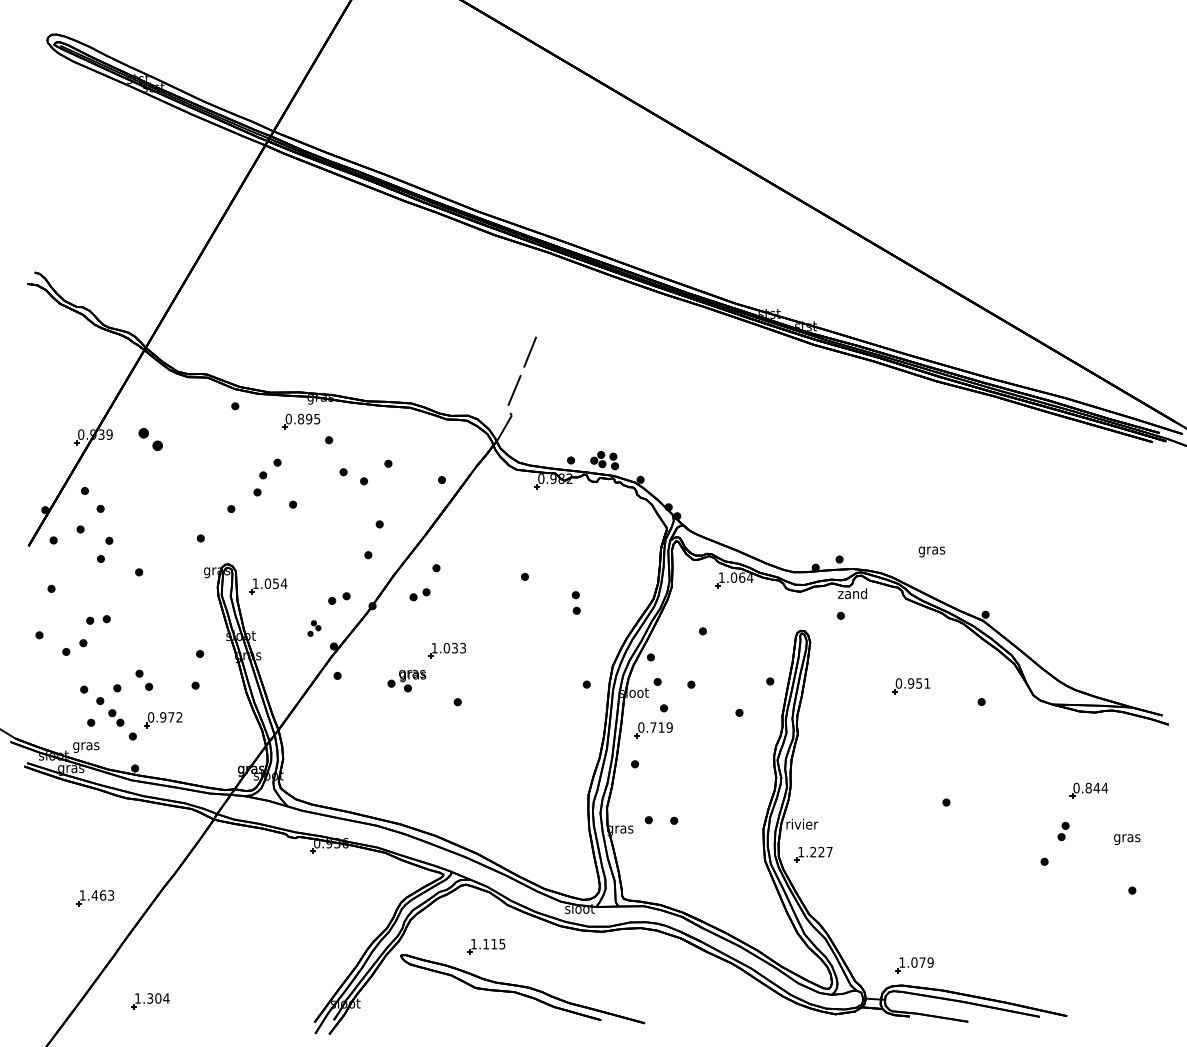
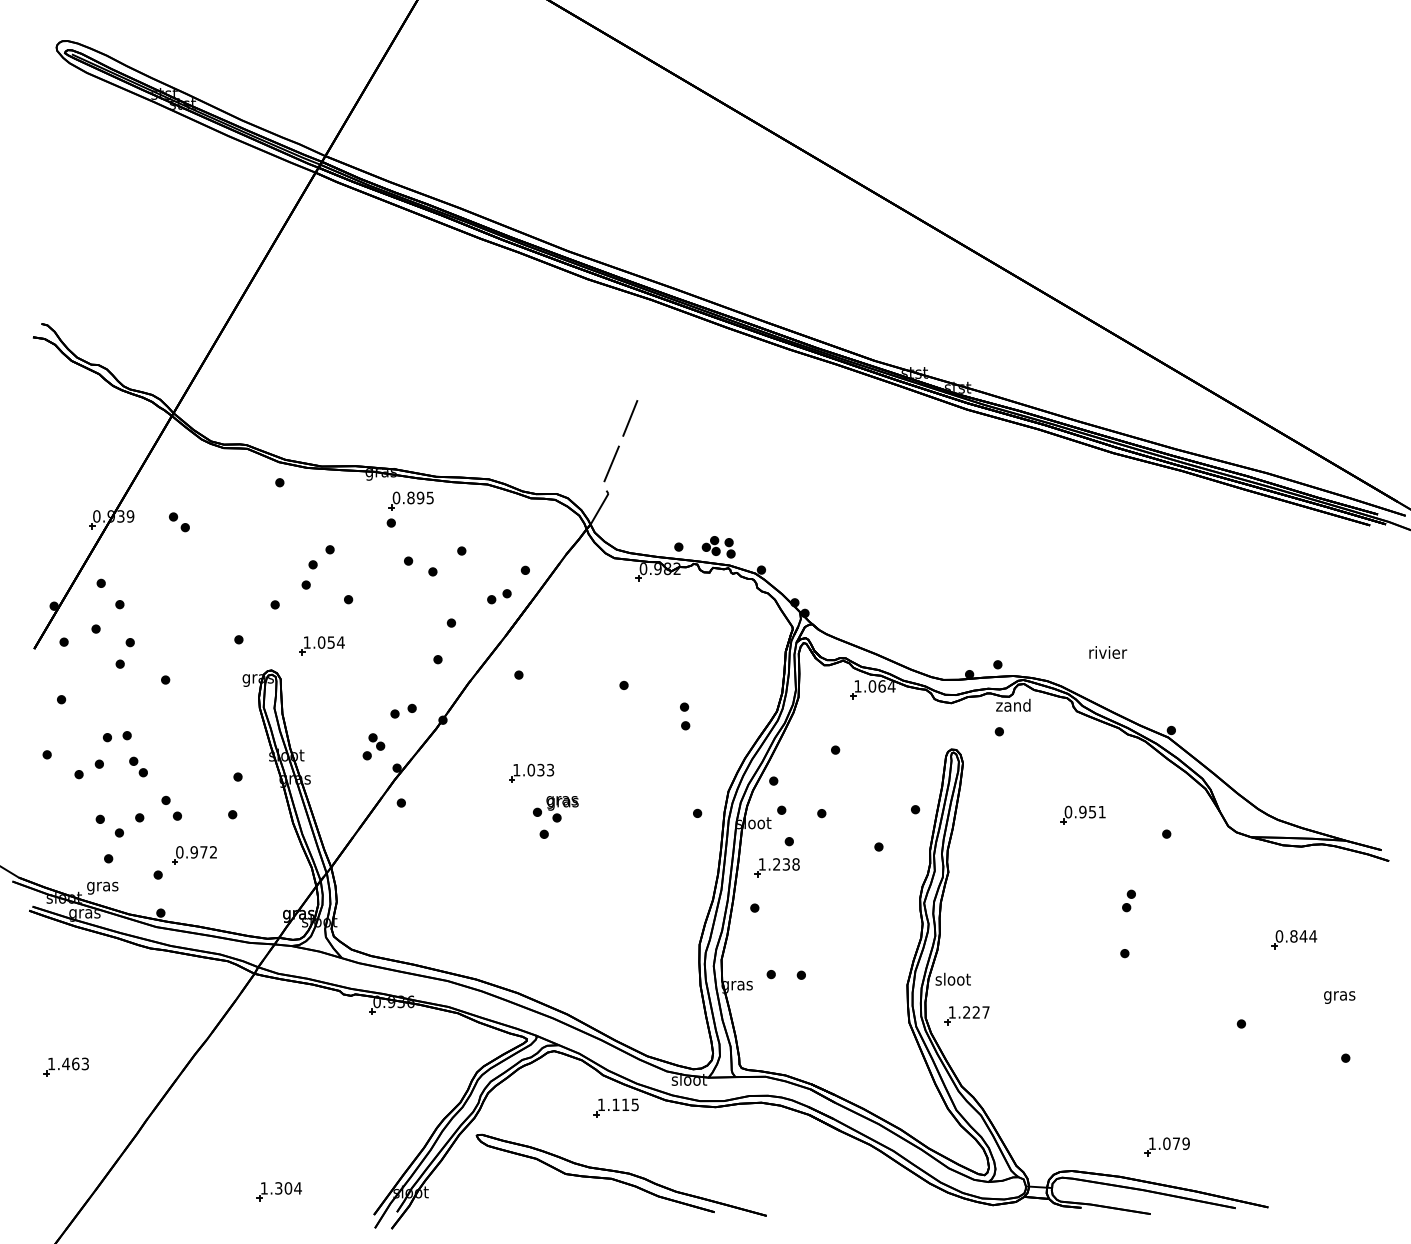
part: (300, 421) -> (410, 500), moved
part: (150, 439) -> (179, 522), size x0.71
text: (932, 550) -> (1108, 654), gras -> rivier
part: (267, 586) -> (321, 645), moved
part: (420, 594) -> (499, 596), moved
part: (314, 628) -> (373, 746), size x1.43
part: (406, 681) -> (555, 809), moved
part: (116, 717) -> (138, 766), moved
text: (654, 727) -> (778, 864), 0.719 -> 1.238
text: (802, 823) -> (953, 978), rivier -> sloot
part: (1063, 831) -> (1128, 900), moved
part: (94, 897) -> (65, 1066), moved
part: (485, 946) -> (615, 1107), moved
part: (914, 964) -> (1166, 1146), moved
part: (149, 1001) -> (278, 1191), moved

